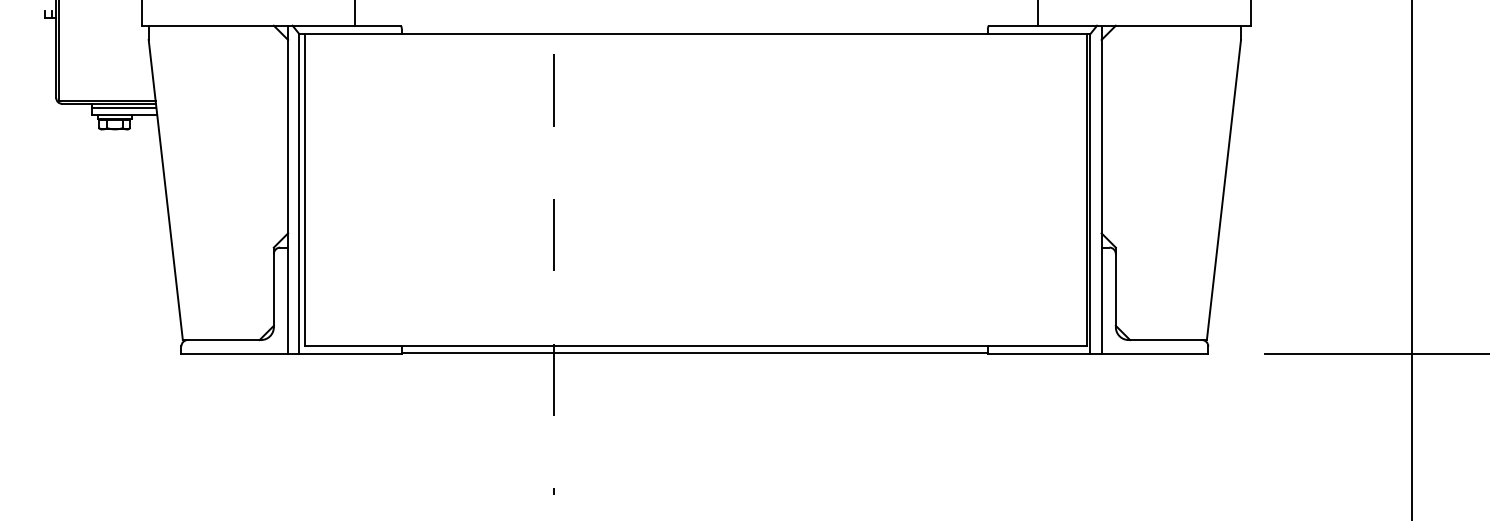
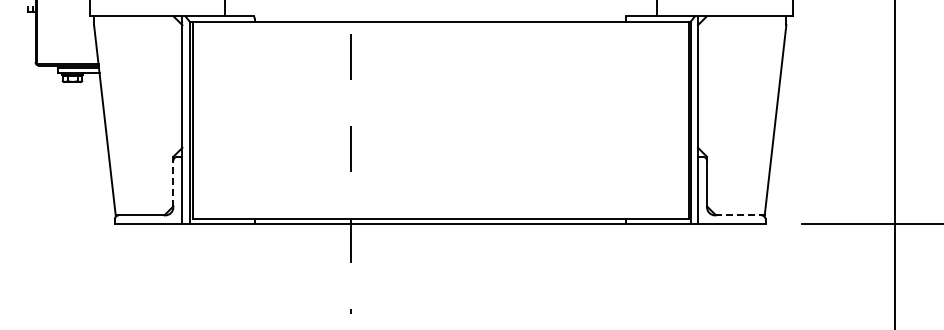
line: (273, 289) -> (173, 183), solid -> dashed
line: (1165, 340) -> (738, 215), solid -> dashed

